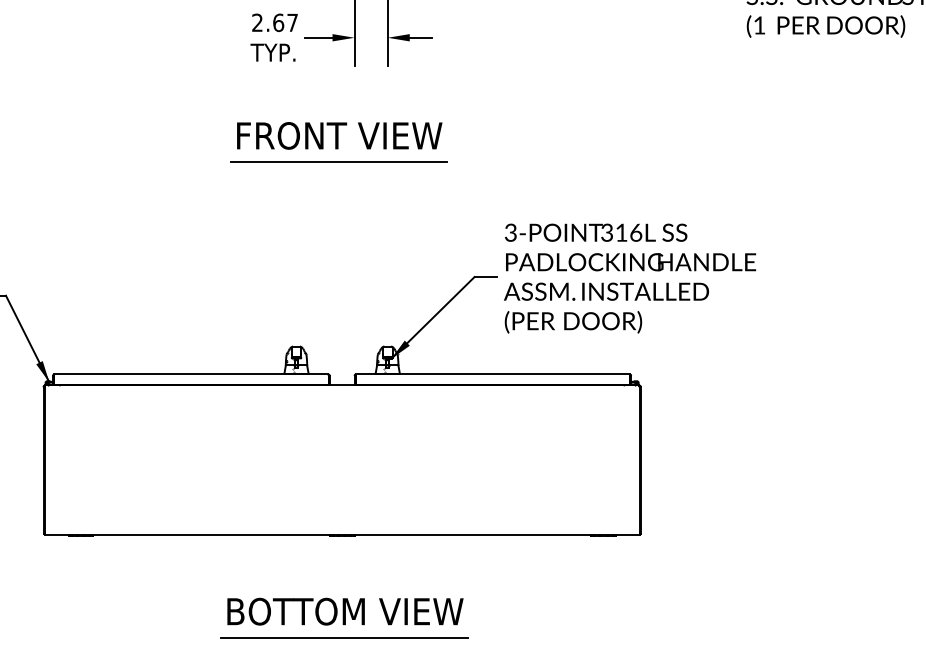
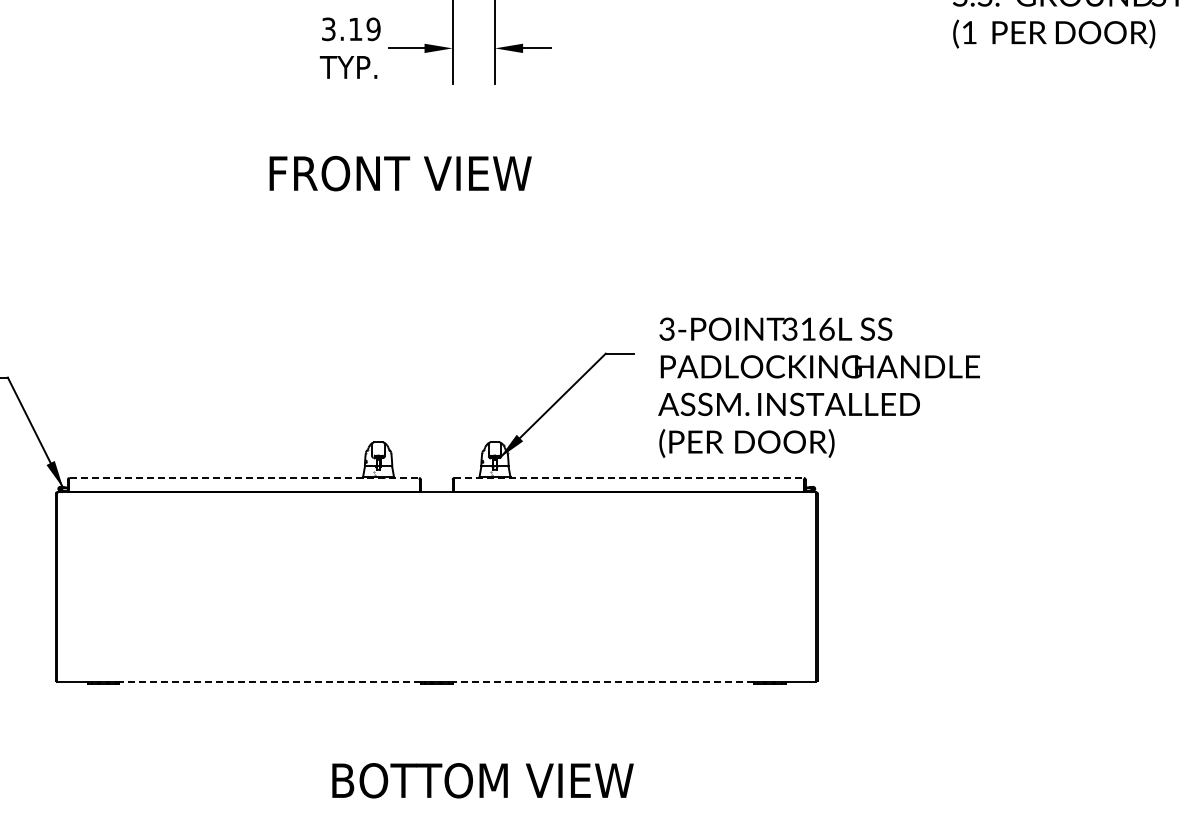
text: (275, 22) -> (351, 29), 2.67 -> 3.19
text: (339, 135) -> (400, 173), moved
line: (338, 162) -> (432, 207), removed
text: (629, 278) -> (818, 387), moved
line: (191, 374) -> (244, 478), solid -> dashed
line: (493, 374) -> (629, 478), solid -> dashed
line: (211, 534) -> (270, 682), solid -> dashed
line: (472, 534) -> (603, 682), solid -> dashed
text: (345, 611) -> (482, 780), moved
line: (344, 638) -> (439, 814), removed

